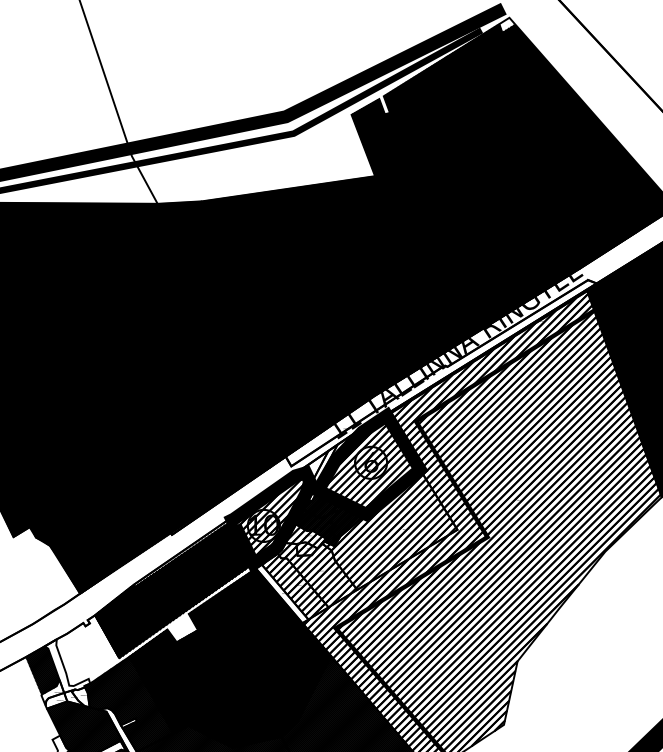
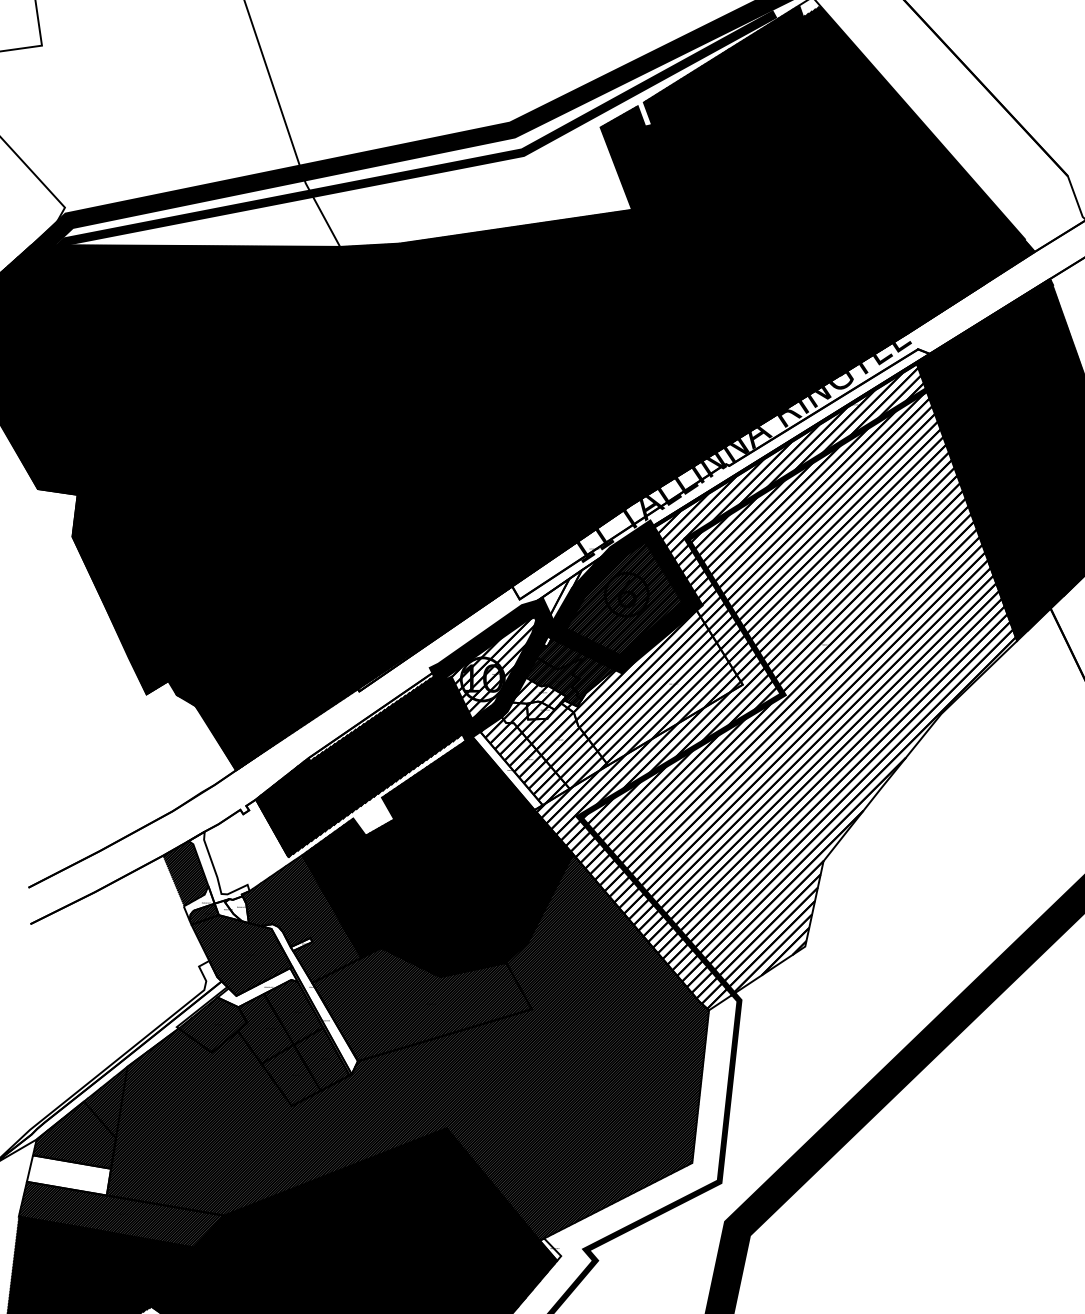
hatch: (368, 464) -> (623, 597), added
hatch: (55, 700) -> (203, 913), added

